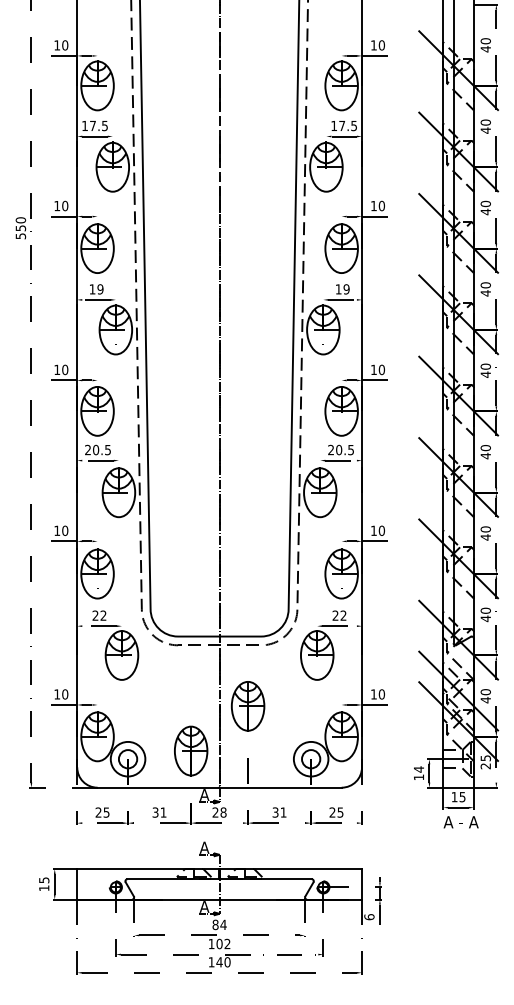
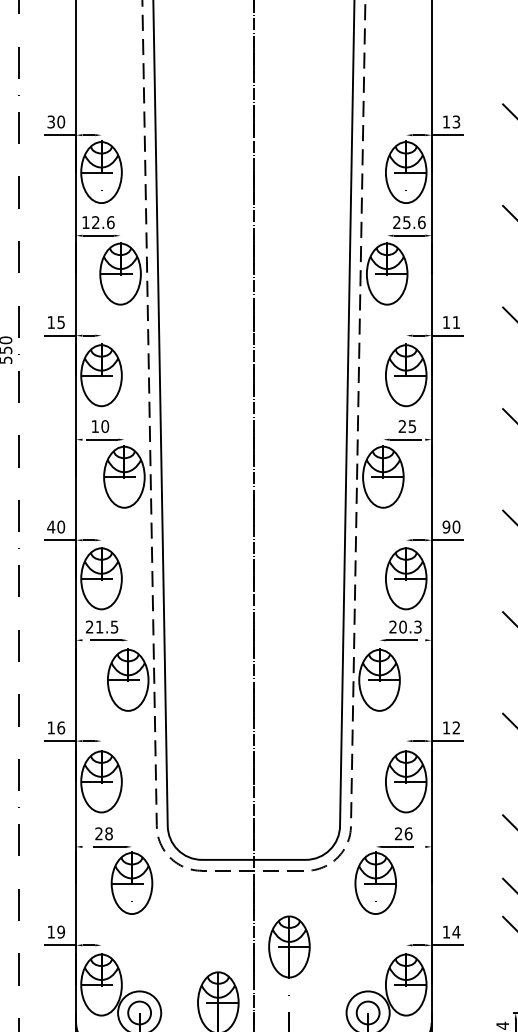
text: (57, 45) -> (51, 122), 10 -> 30
text: (381, 45) -> (455, 122), 10 -> 13
text: (99, 125) -> (103, 221), 17.5 -> 12.6
text: (344, 125) -> (409, 221), 17.5 -> 25.6
text: (65, 205) -> (61, 321), 10 -> 15
text: (381, 205) -> (455, 321), 10 -> 11
text: (100, 289) -> (105, 426), 19 -> 10
text: (342, 289) -> (407, 426), 19 -> 25
text: (57, 369) -> (51, 526), 10 -> 40
text: (373, 369) -> (445, 526), 10 -> 90
text: (96, 449) -> (100, 626), 20.5 -> 21.5
text: (351, 449) -> (418, 626), 20.5 -> 20.3
text: (65, 530) -> (61, 727), 10 -> 16
text: (381, 530) -> (455, 727), 10 -> 12
text: (103, 615) -> (108, 833), 22 -> 28
text: (343, 615) -> (408, 833), 22 -> 26
text: (65, 694) -> (61, 932), 10 -> 19
text: (381, 694) -> (455, 932), 10 -> 14

